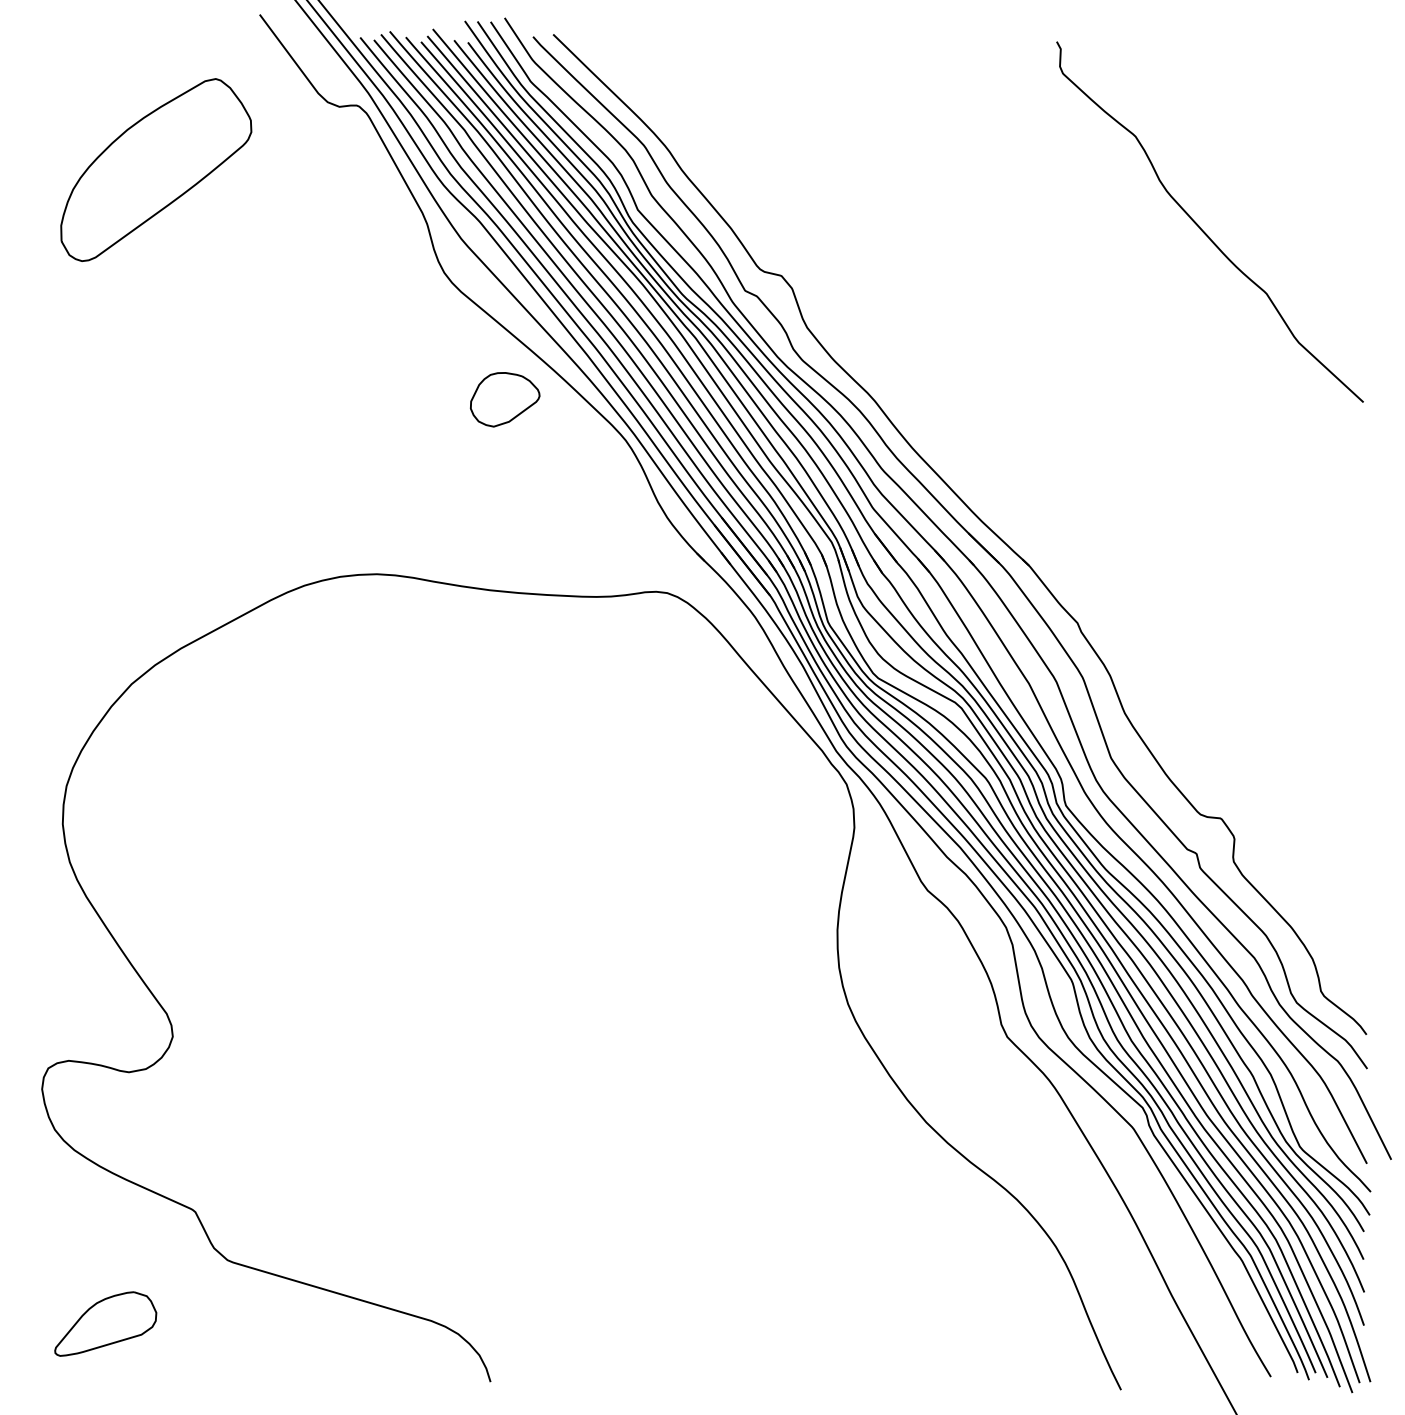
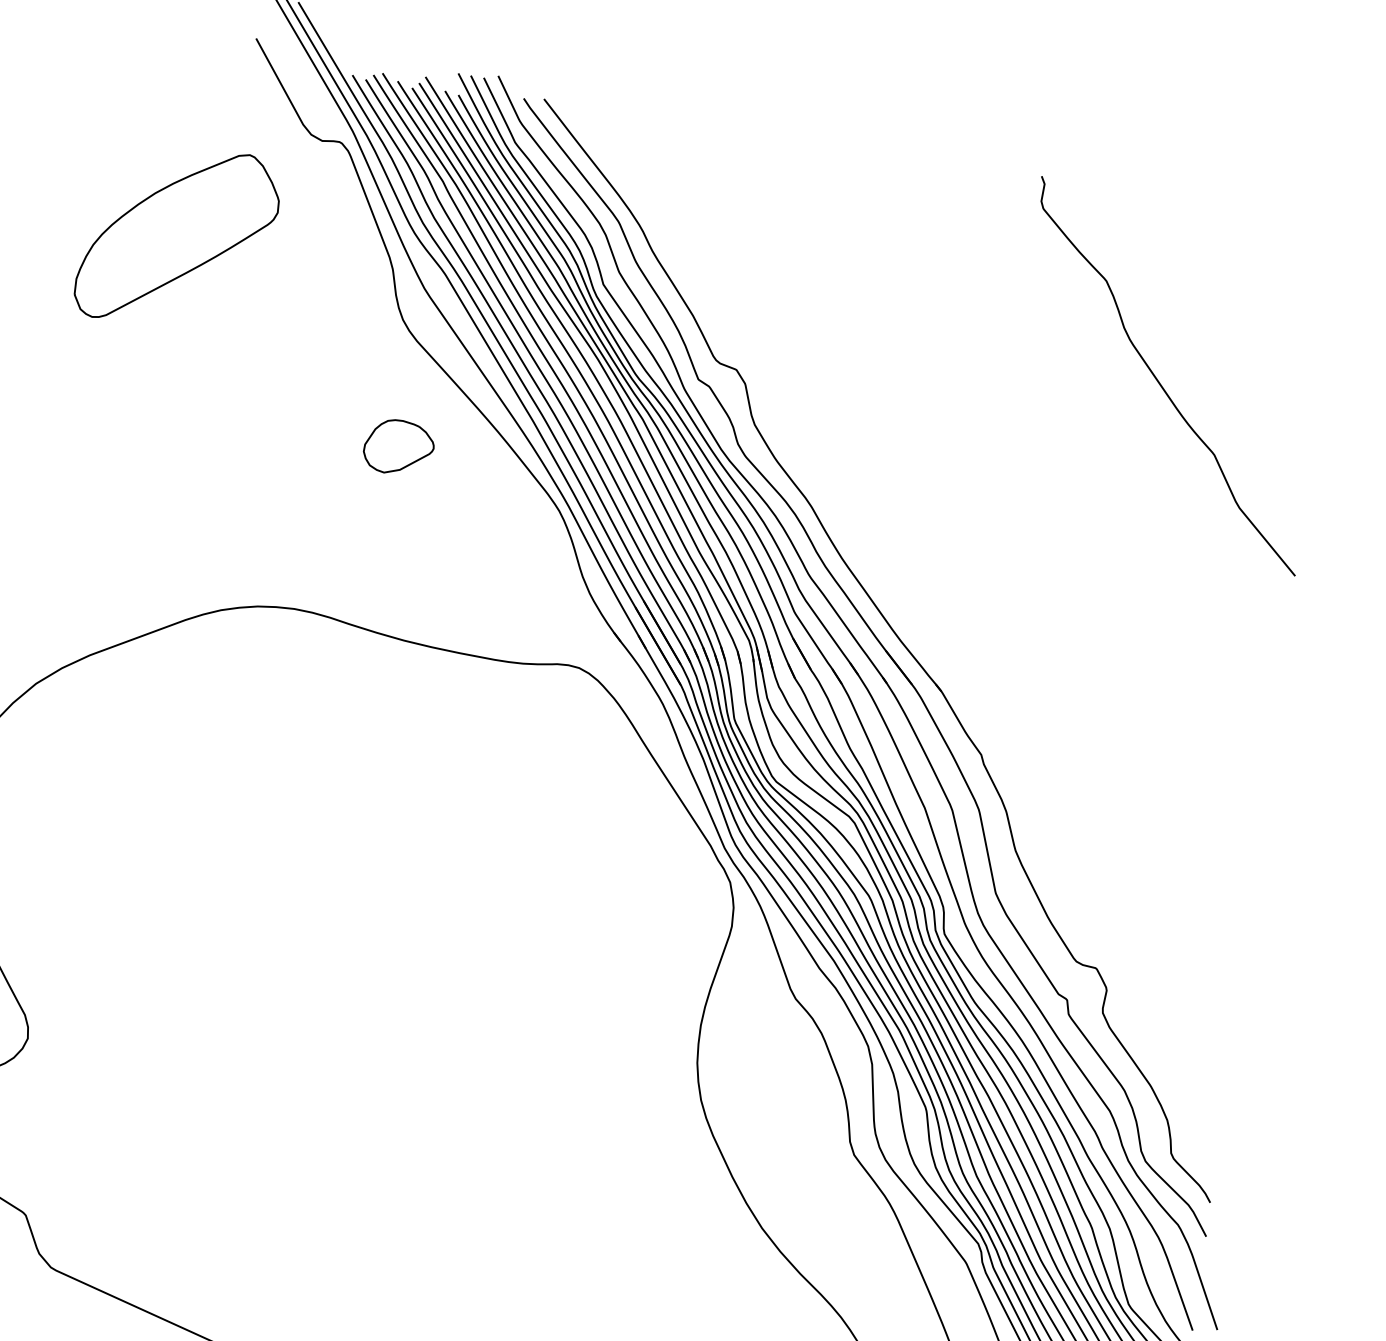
part: (156, 169) -> (178, 236), moved
part: (504, 399) -> (398, 447), moved

